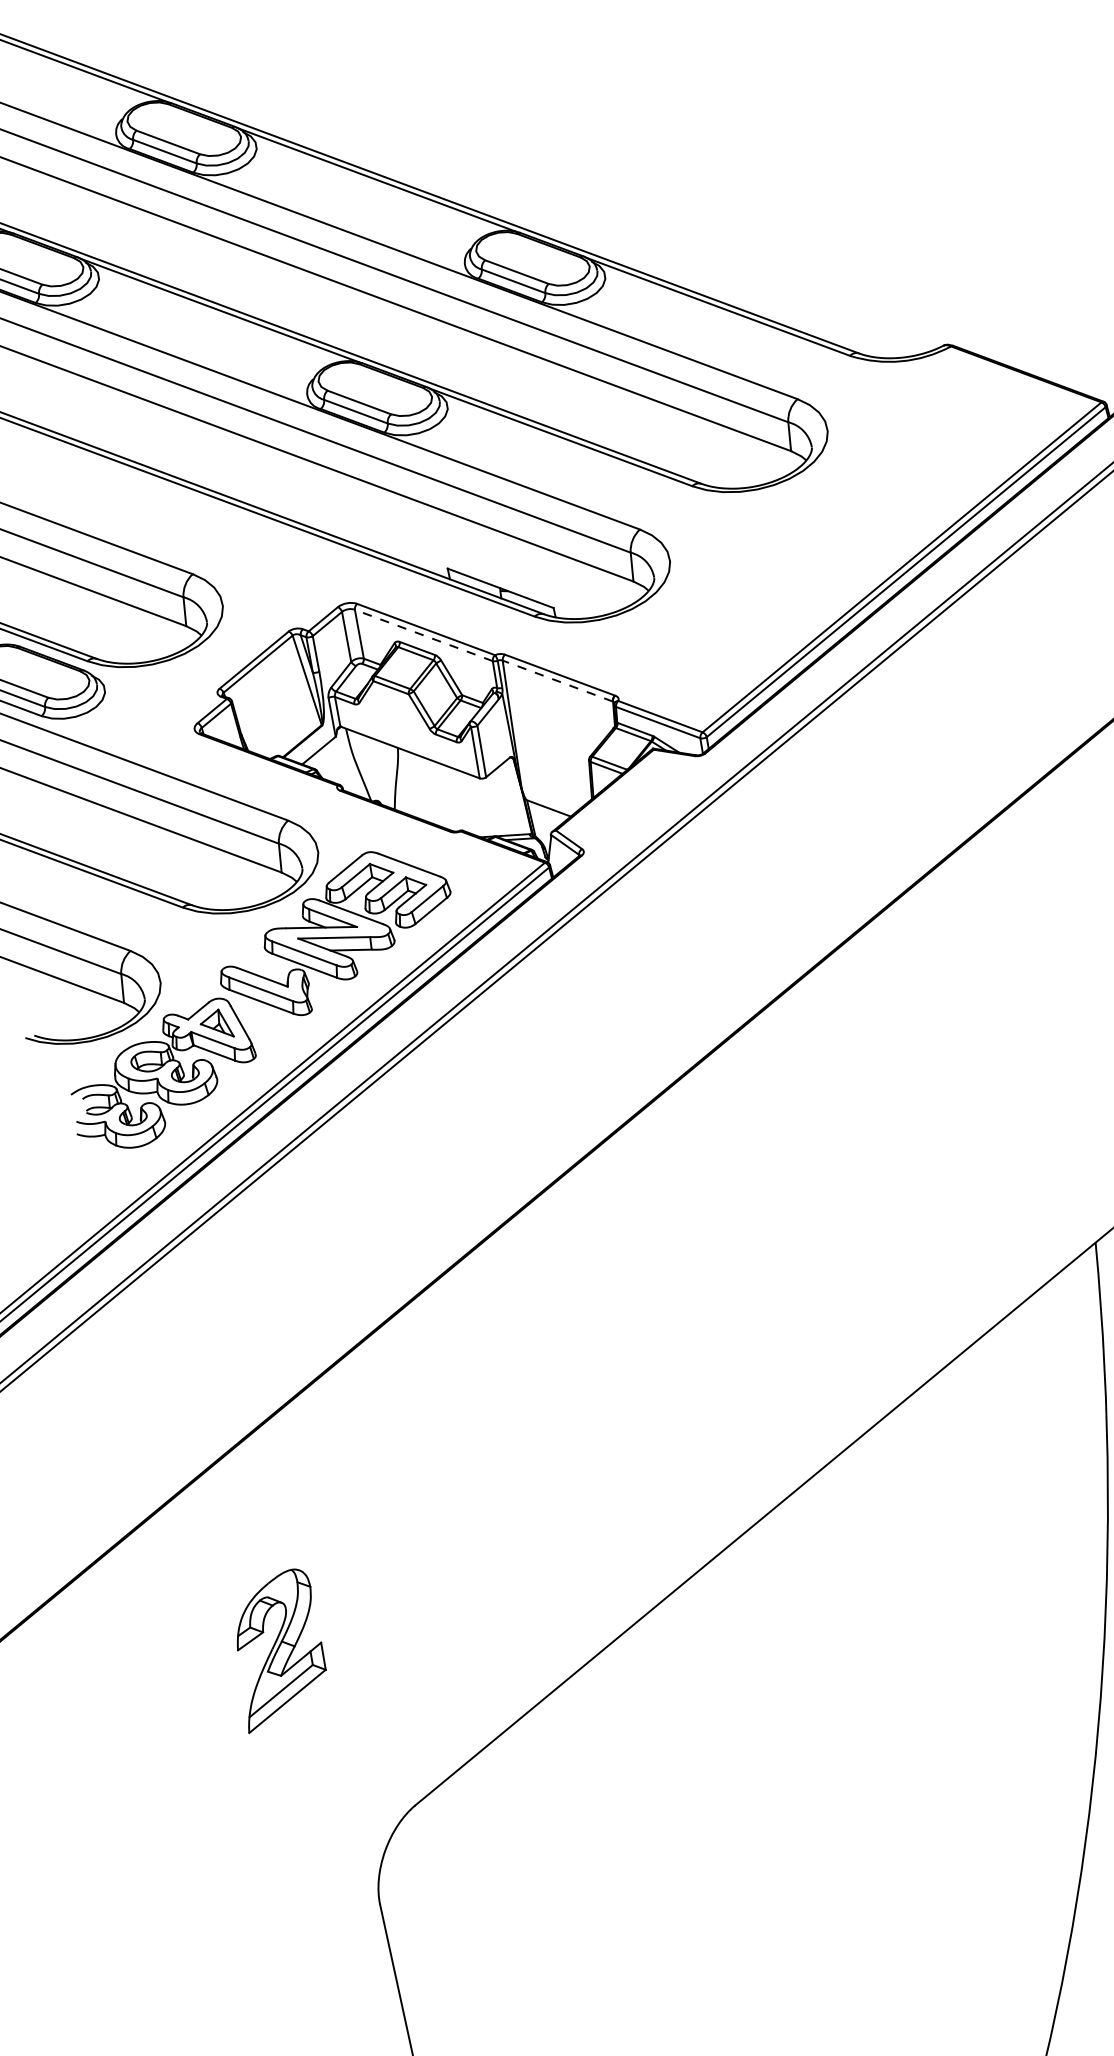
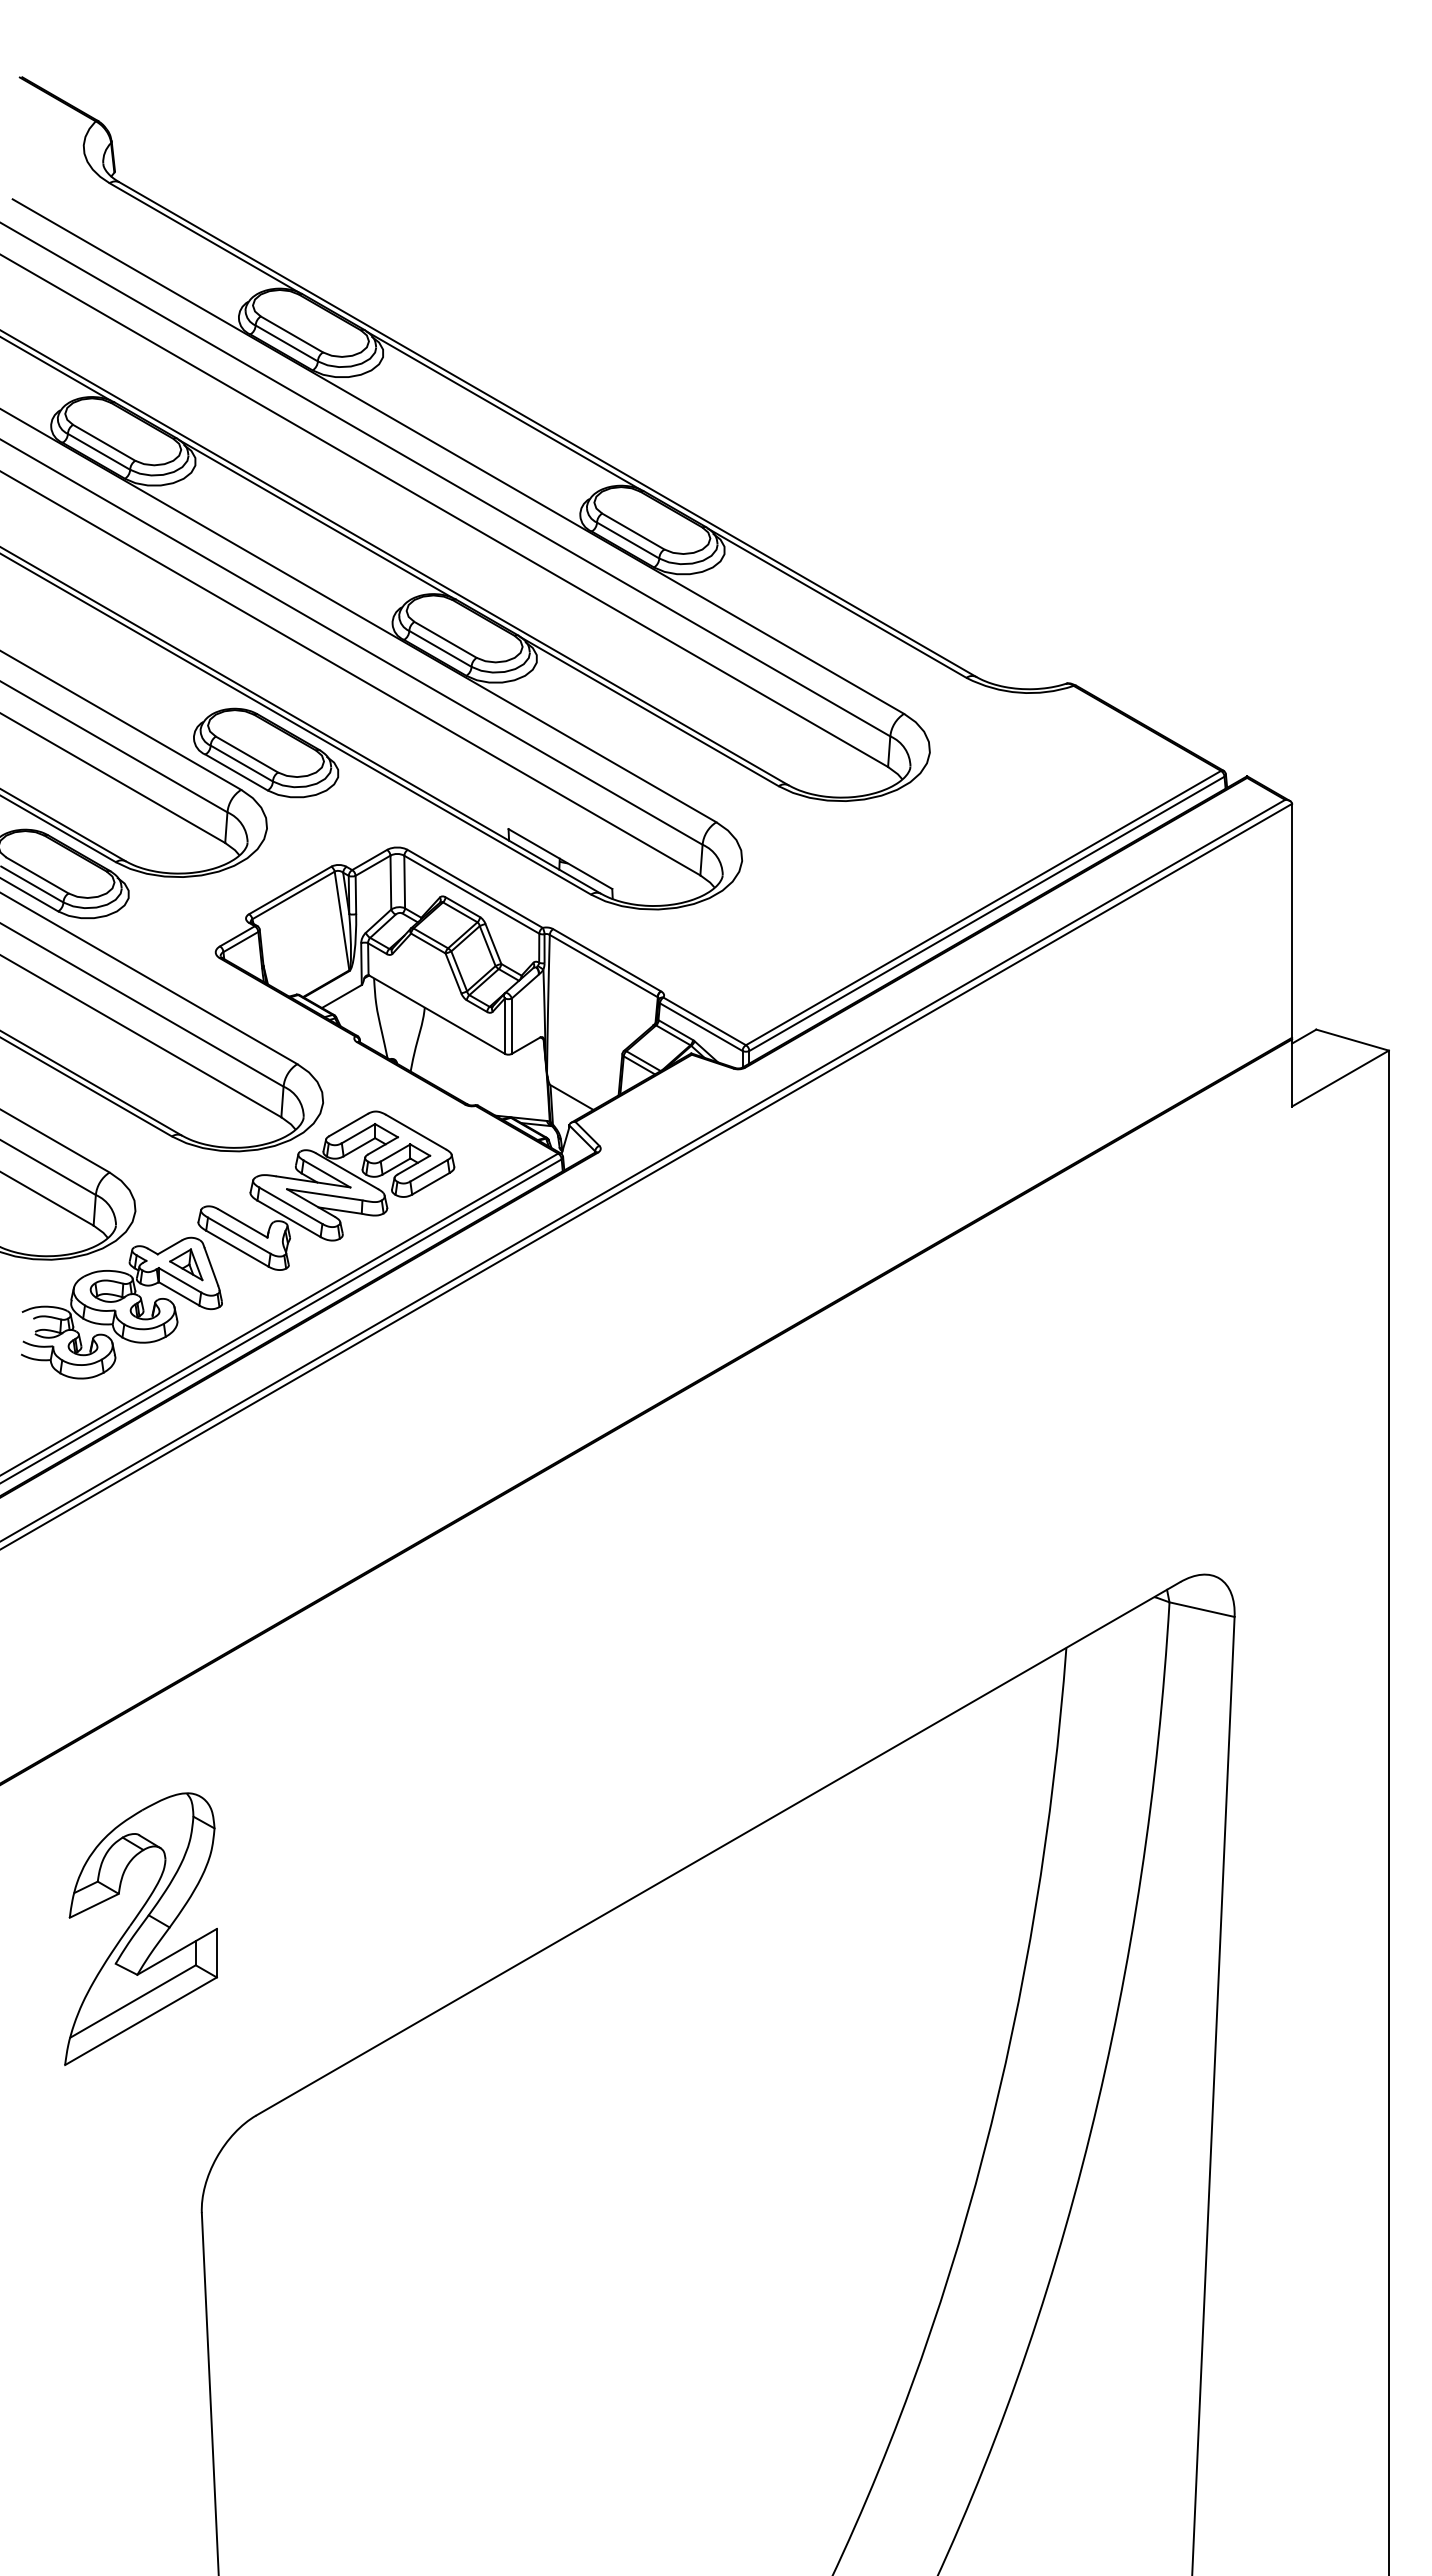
part: (210, 535) -> (266, 752), added
line: (423, 635) -> (471, 894), dashed -> solid
line: (557, 680) -> (603, 965), dashed -> solid
part: (278, 1649) -> (140, 1928), size x1.67

